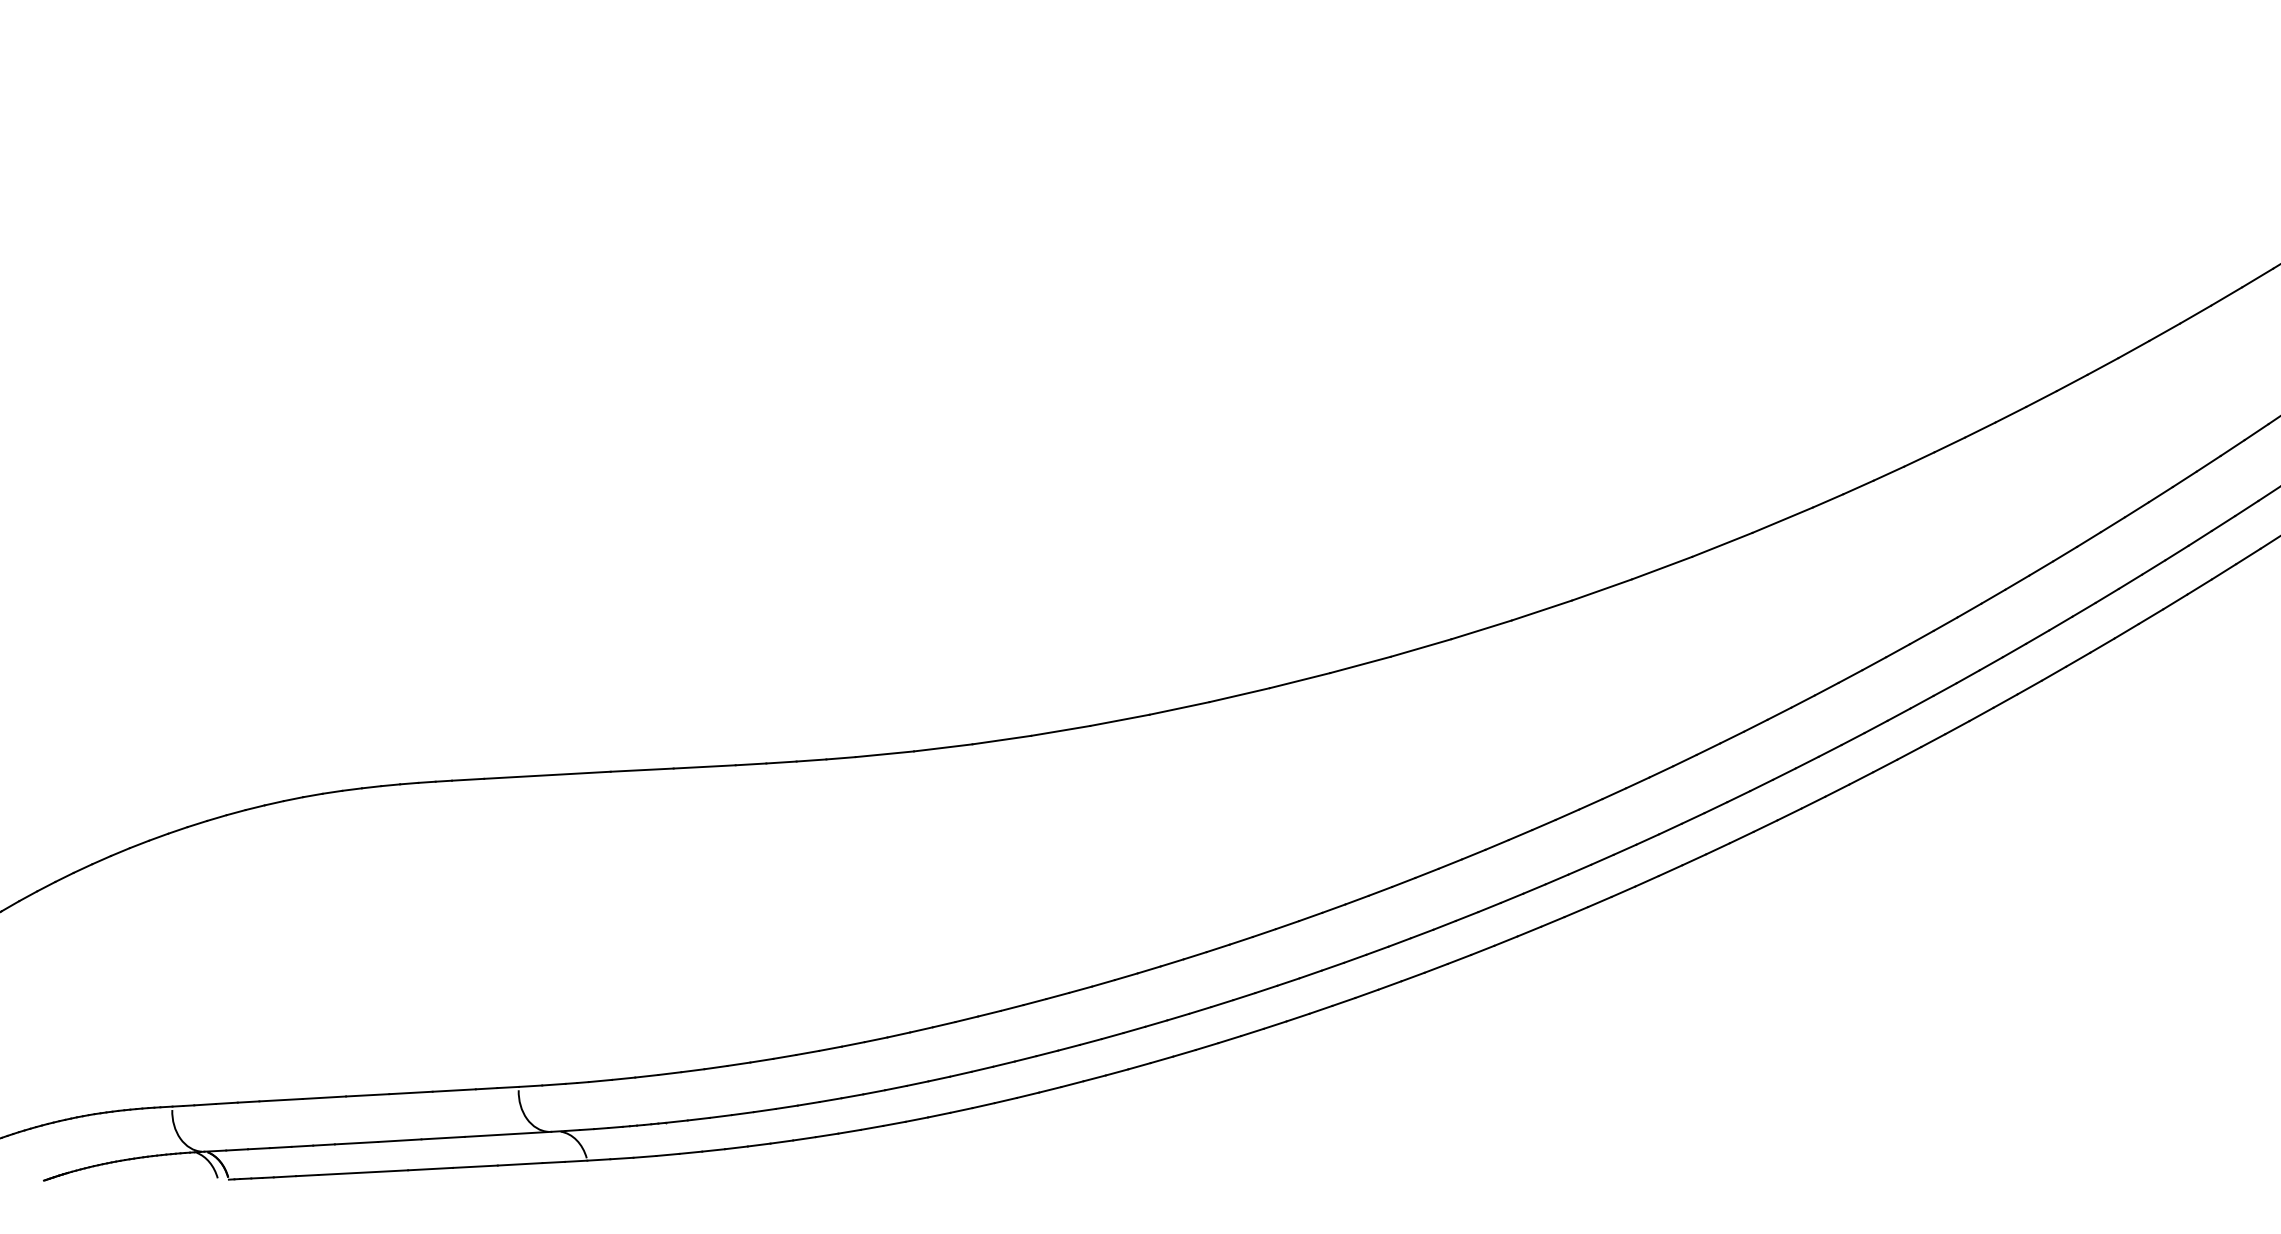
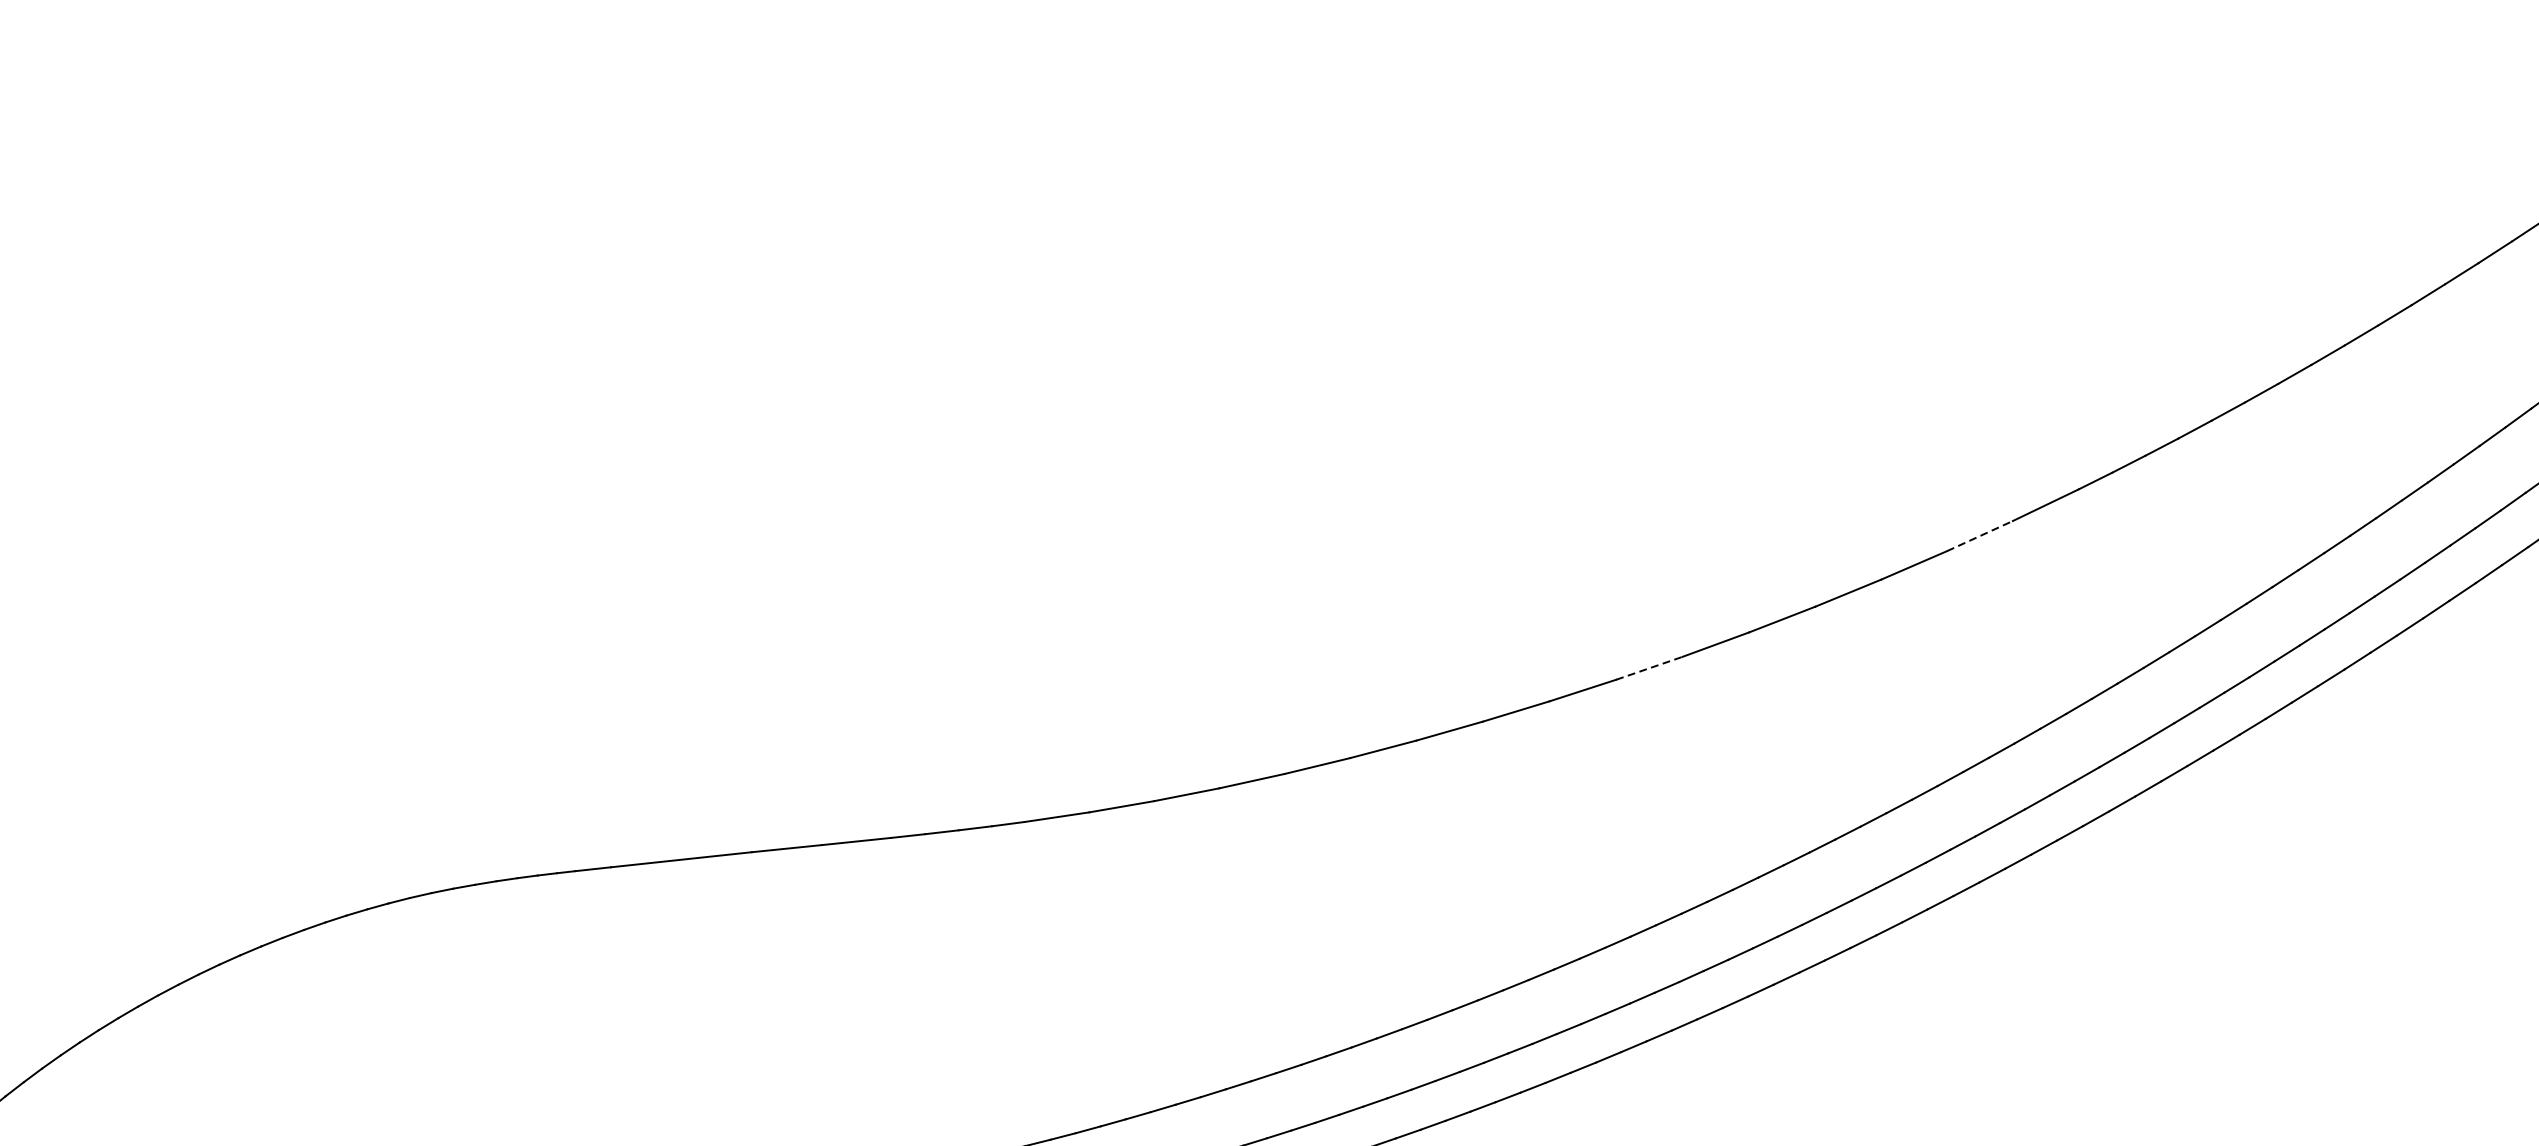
line: (1722, 544) -> (1980, 535), solid -> dashed
line: (1421, 647) -> (1649, 667), solid -> dashed

